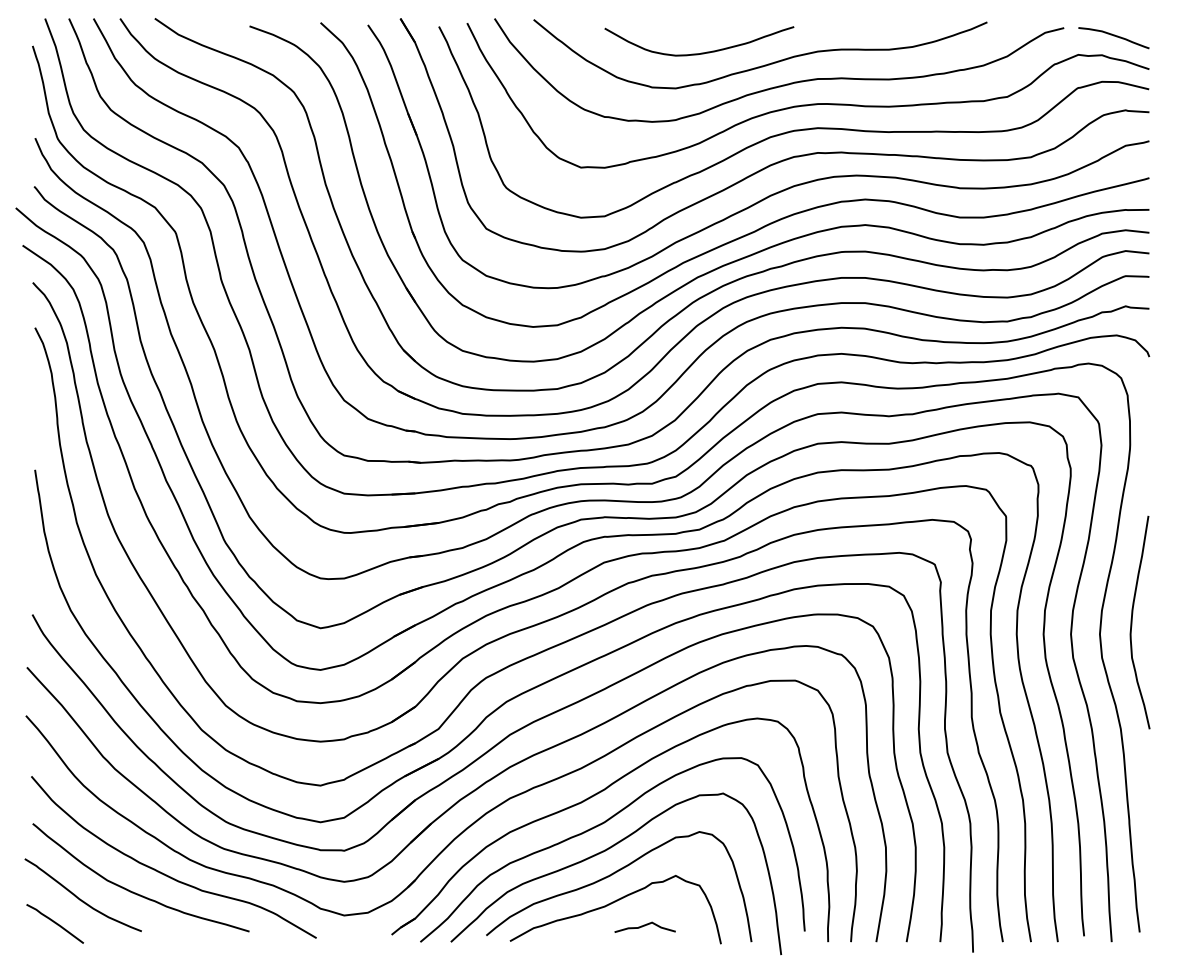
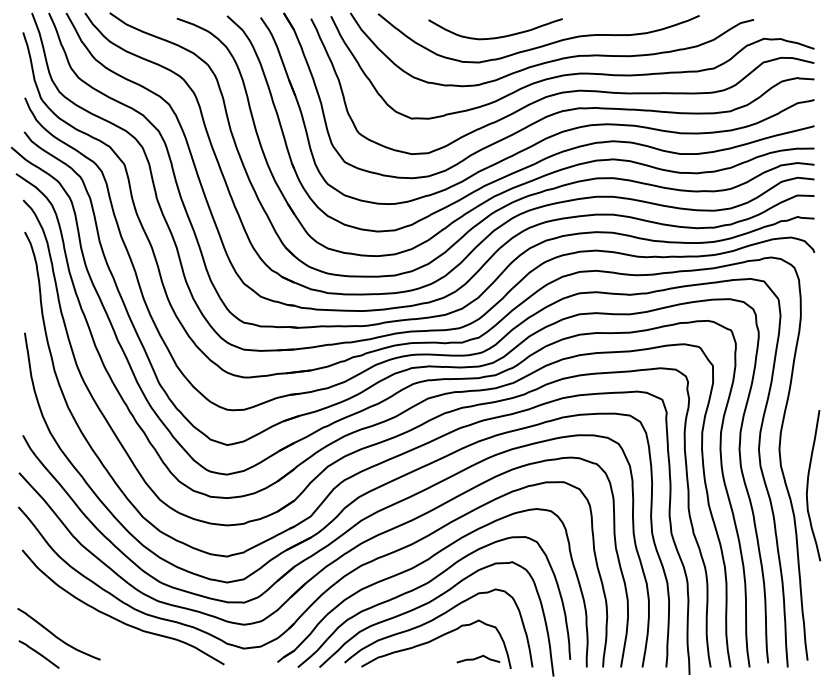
curve: (1113, 36) -> (789, 25), removed
curve: (1132, 622) -> (808, 485), moved
curve: (133, 891) -> (94, 631), removed
curve: (644, 926) -> (477, 658), moved

